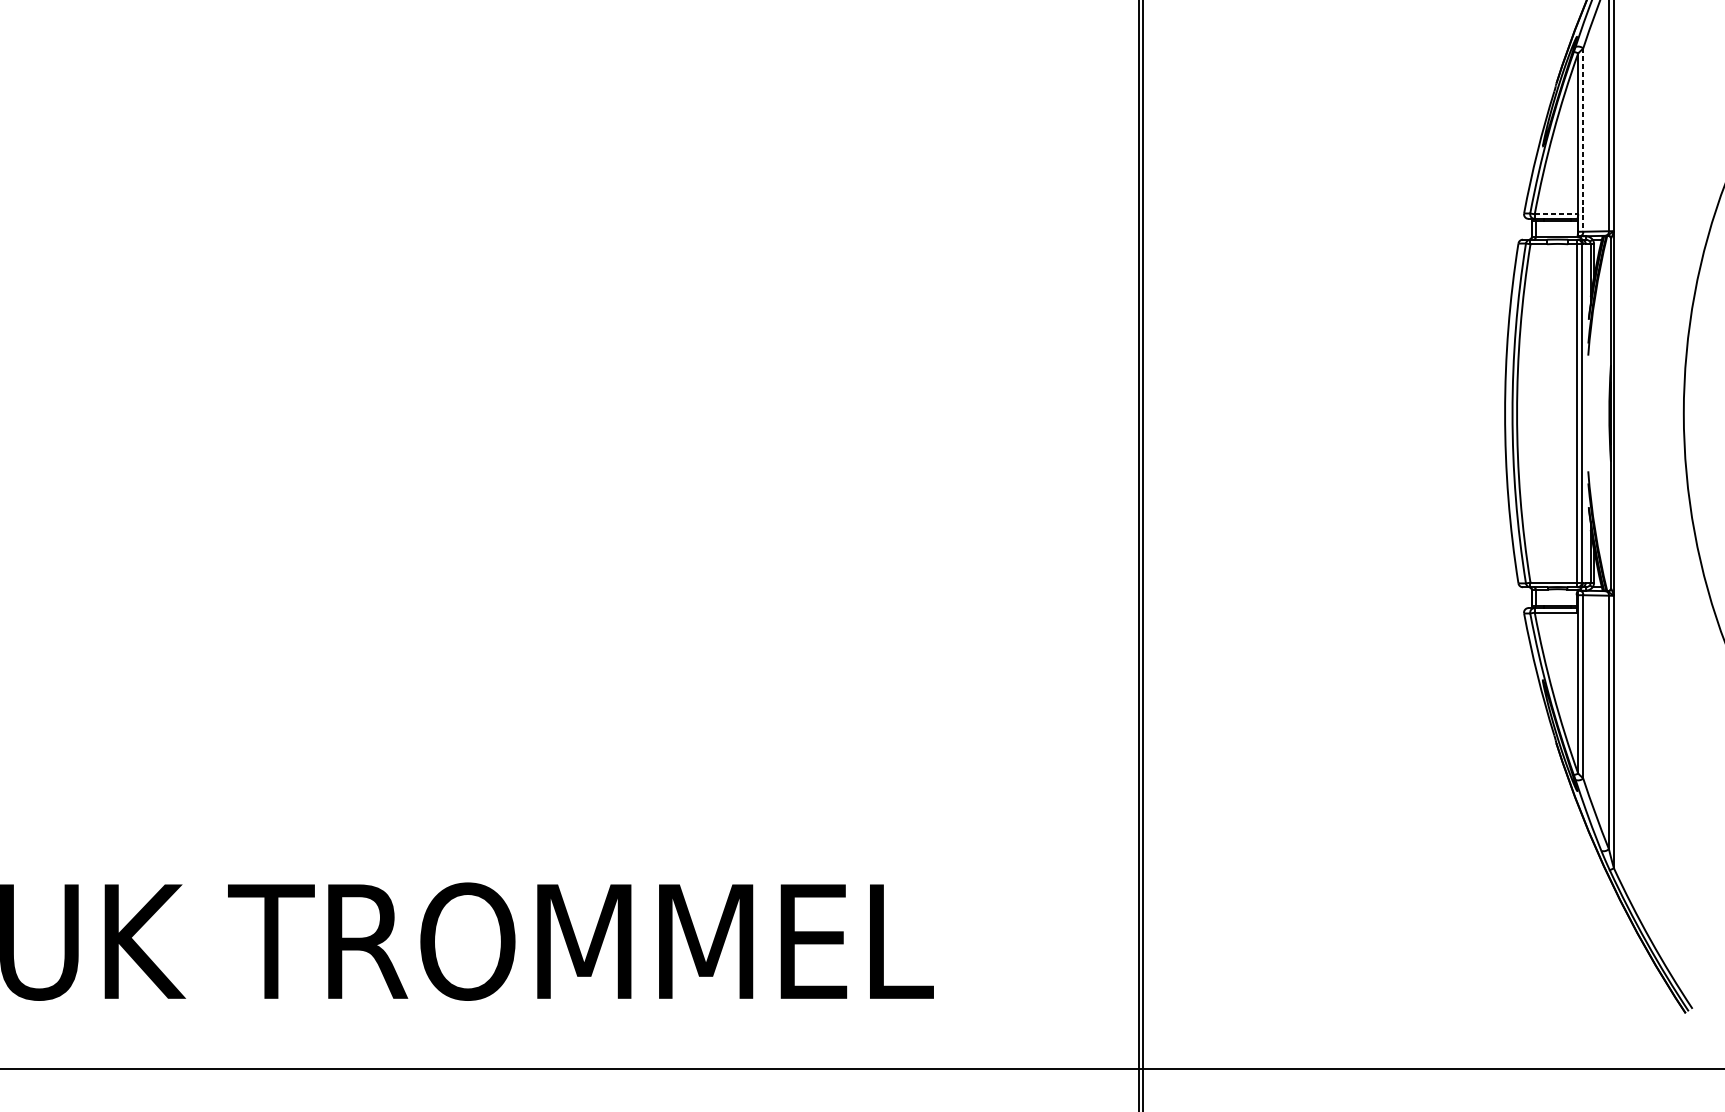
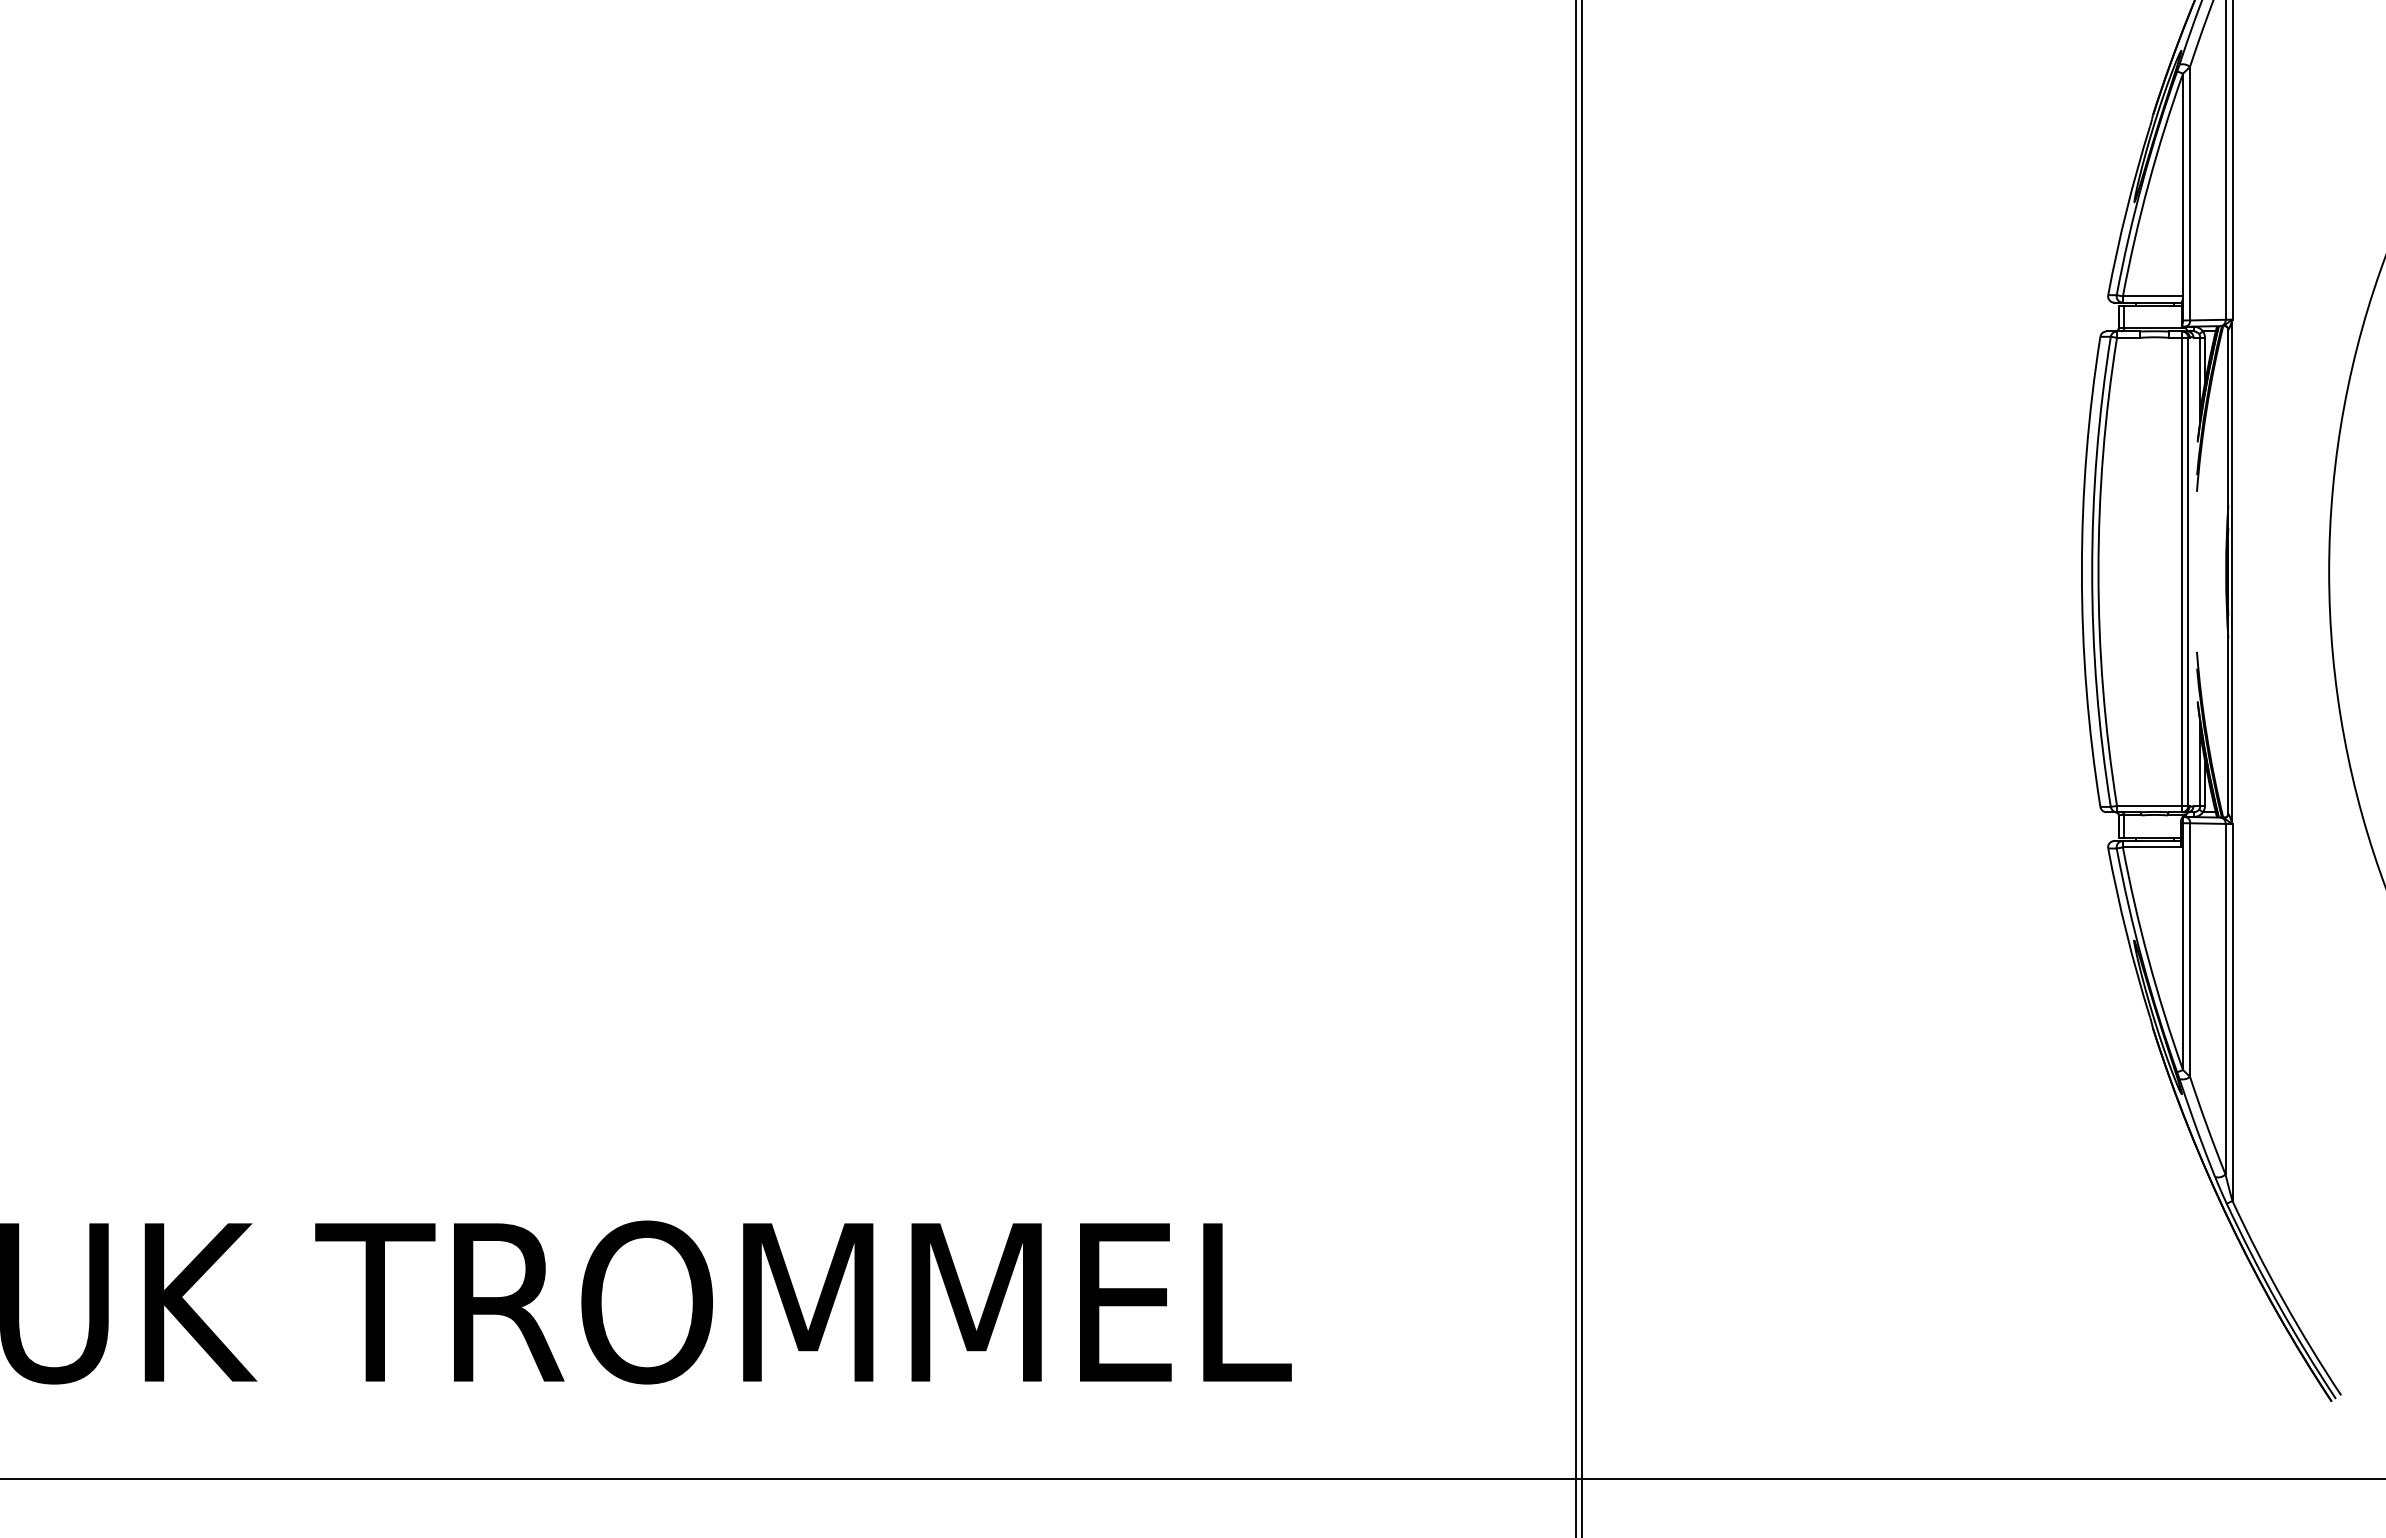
line: (1583, 139) -> (2190, 193), dashed -> solid
line: (1556, 214) -> (2153, 296), dashed -> solid

